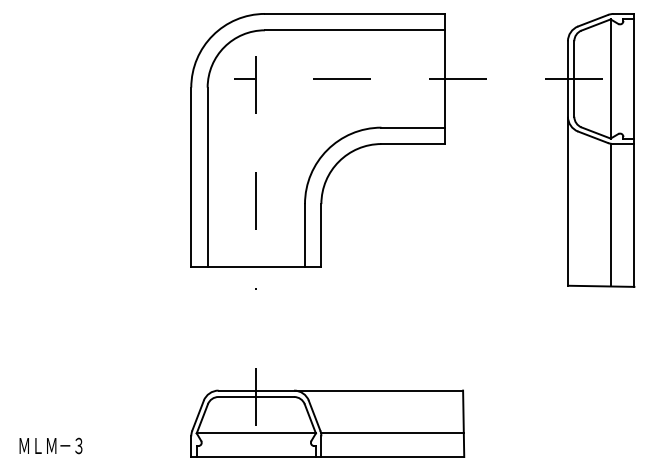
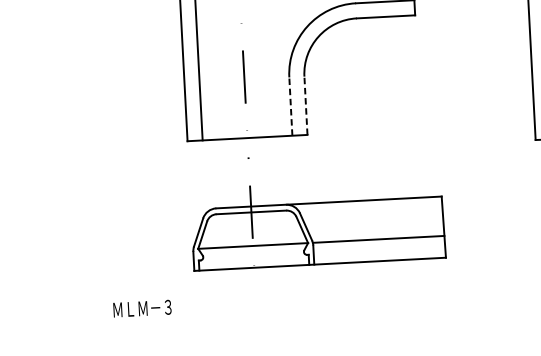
line: (305, 235) -> (291, 106), solid -> dashed
line: (321, 235) -> (306, 105), solid -> dashed
part: (327, 412) -> (317, 223), moved
text: (50, 445) -> (141, 308), moved

